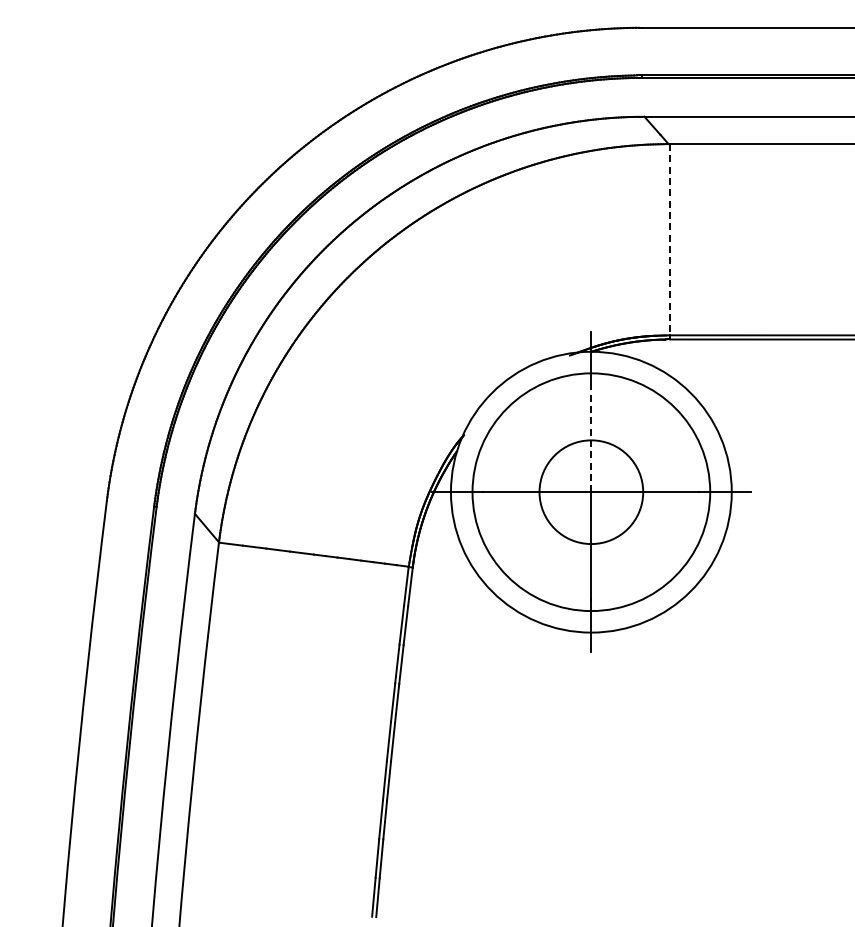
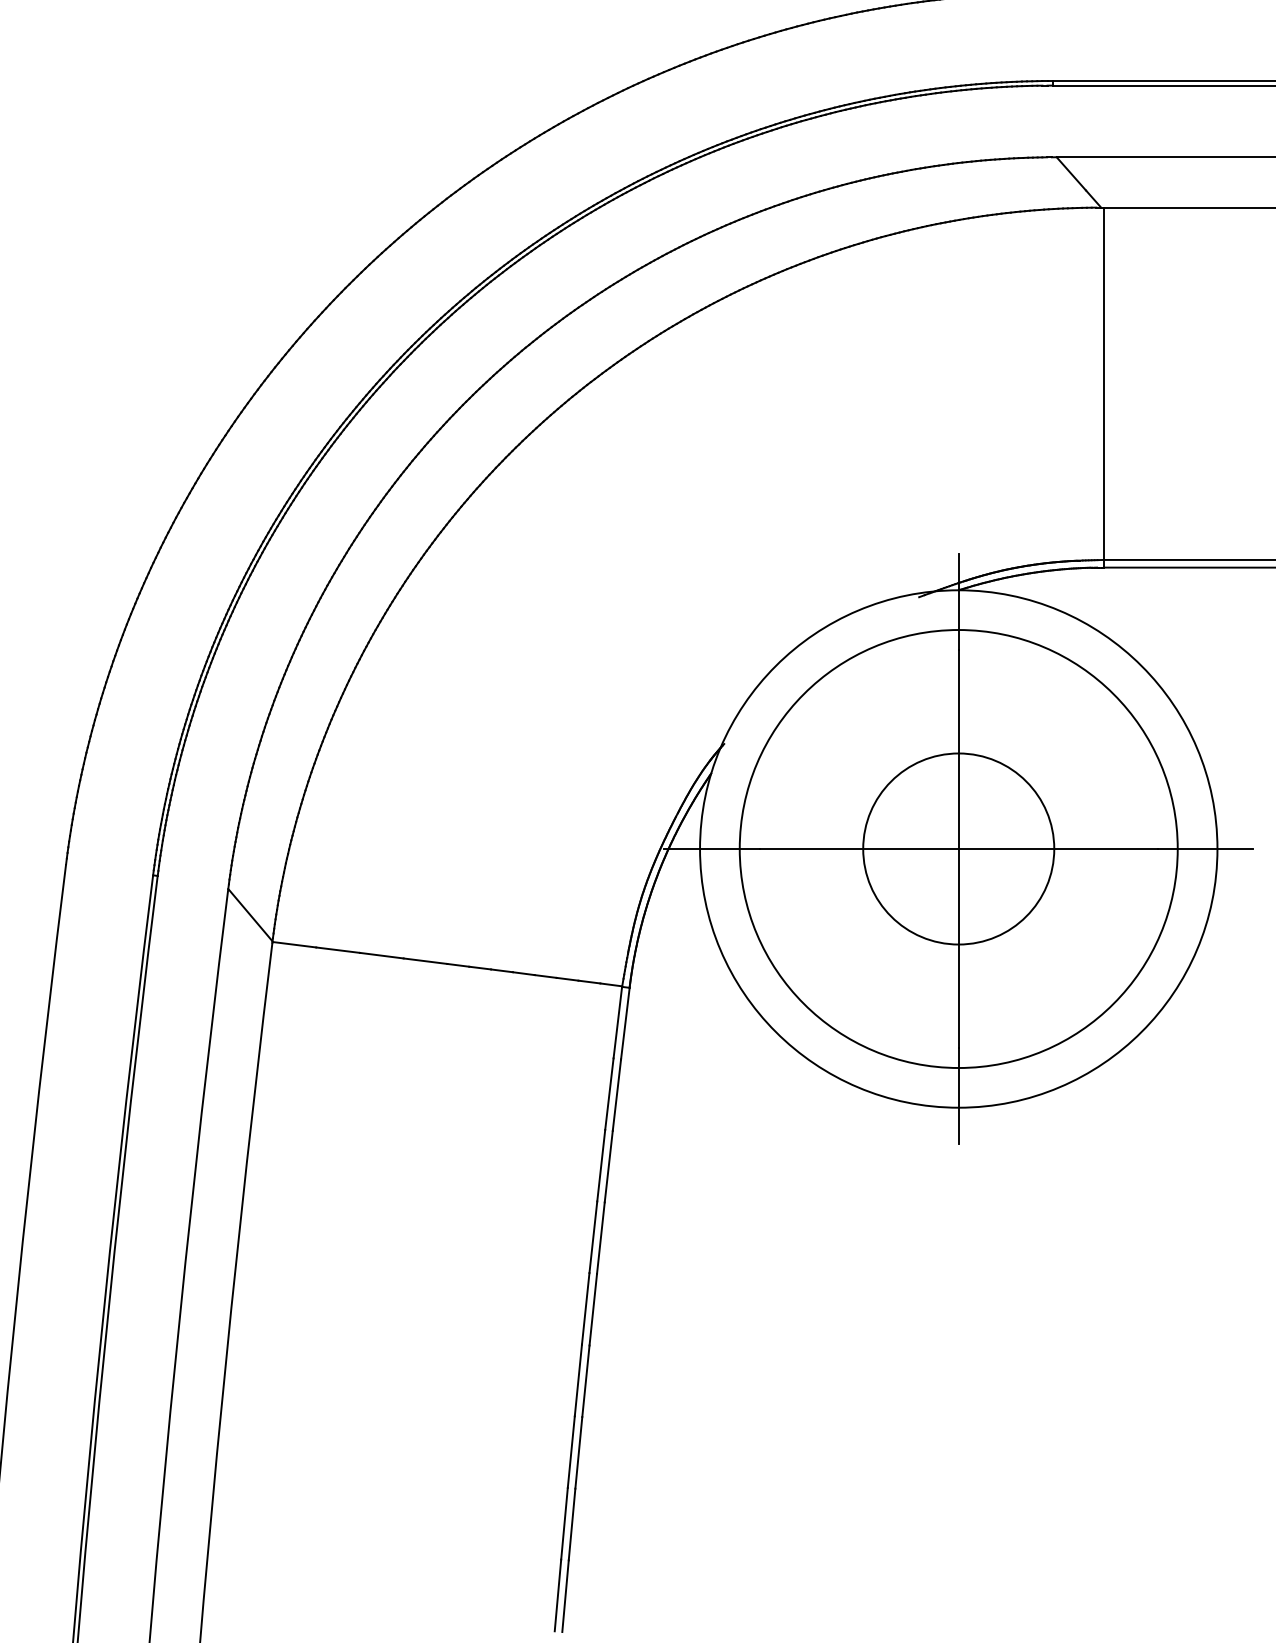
line: (670, 239) -> (1104, 383), dashed -> solid
line: (591, 437) -> (958, 748), dashed -> solid

